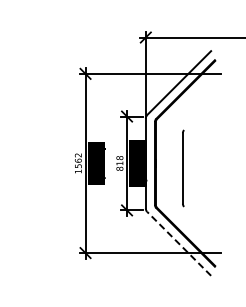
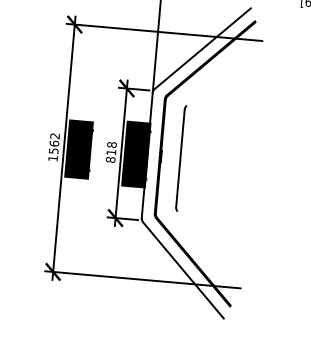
line: (183, 168) -> (181, 158), moved
line: (178, 243) -> (182, 270), dashed -> solid

